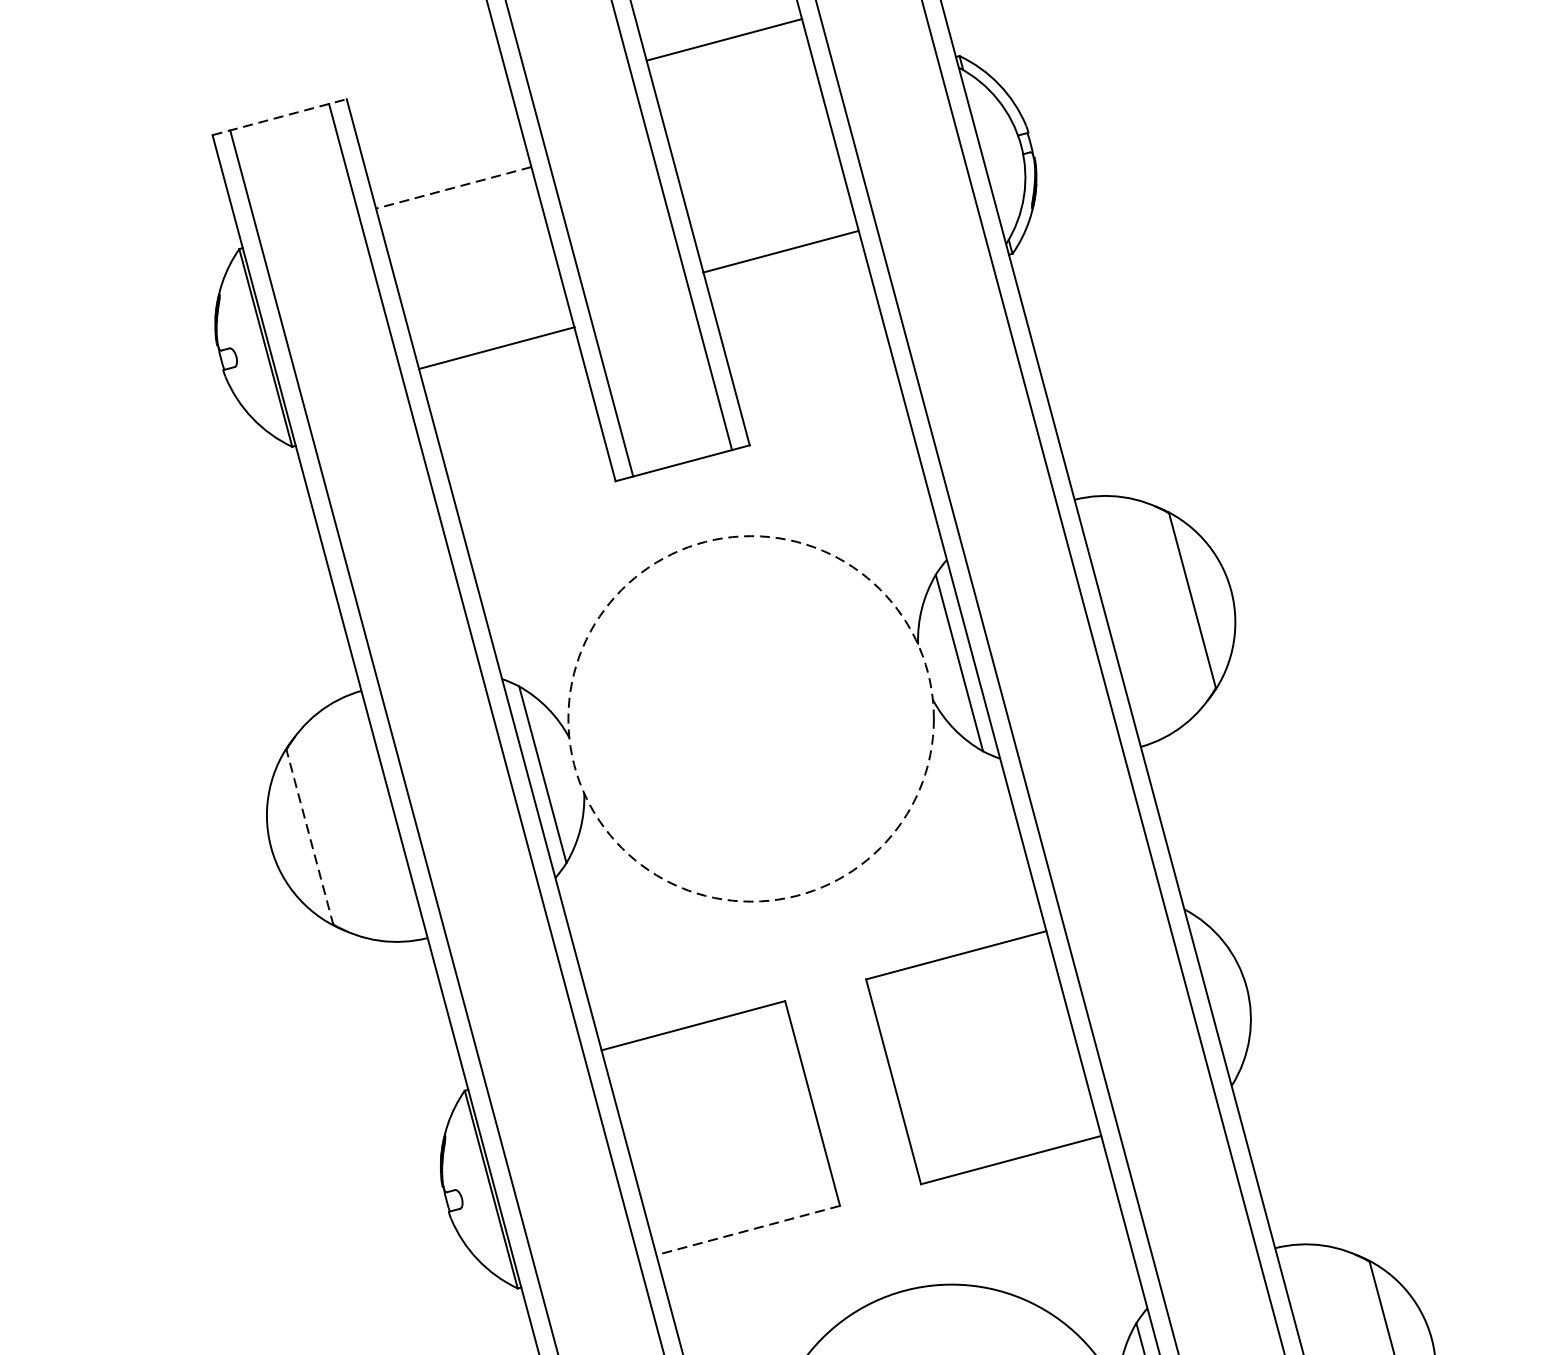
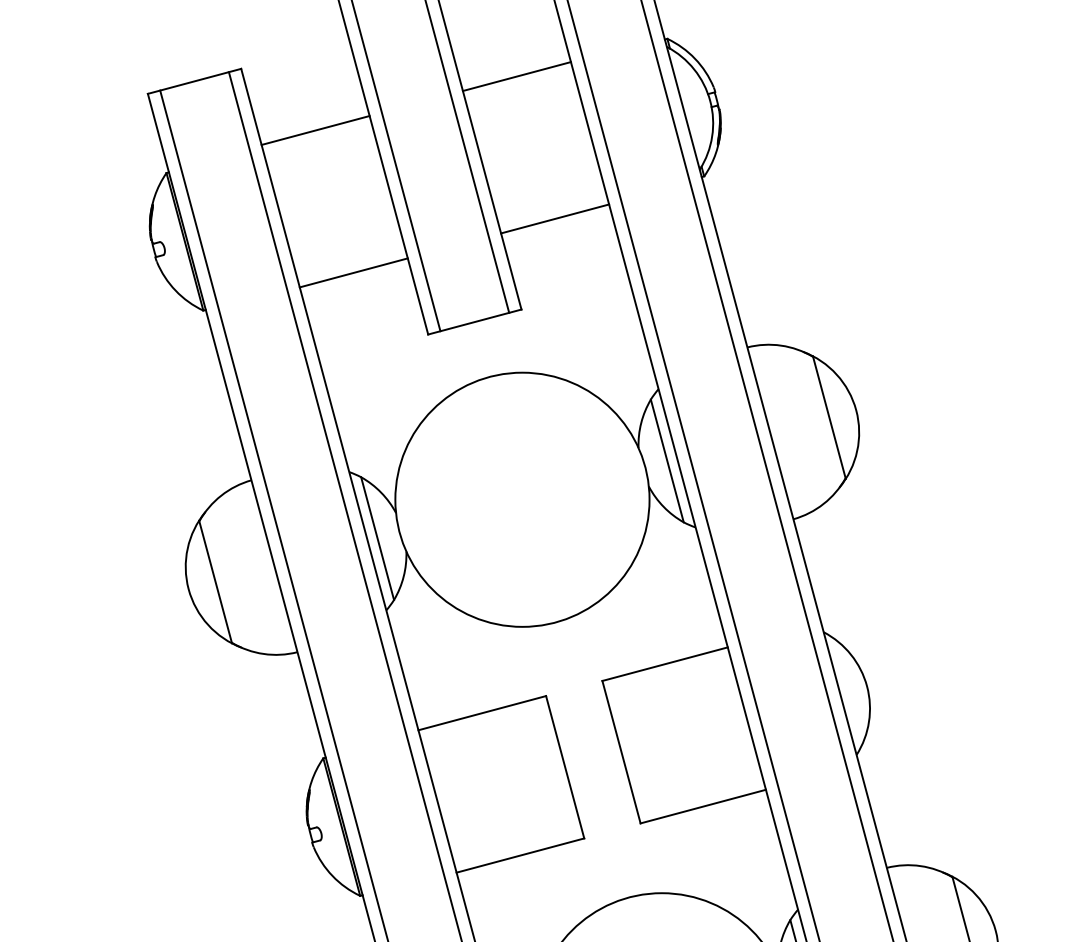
line: (723, 39) -> (516, 76), moved
line: (280, 117) -> (195, 81), dashed -> solid
line: (453, 187) -> (315, 130), dashed -> solid
line: (781, 251) -> (555, 218), moved
line: (496, 347) -> (353, 272), moved
circle: (751, 718) -> (522, 499), dashed -> solid
line: (309, 837) -> (215, 582), dashed -> solid
line: (746, 1230) -> (519, 855), dashed -> solid

